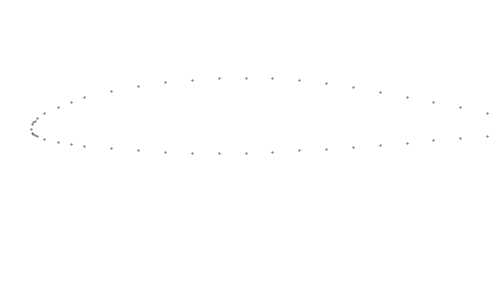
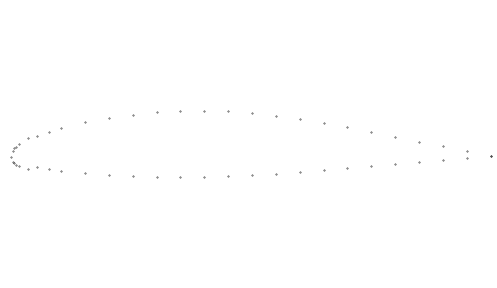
part: (37, 125) -> (19, 153), size x1.4

